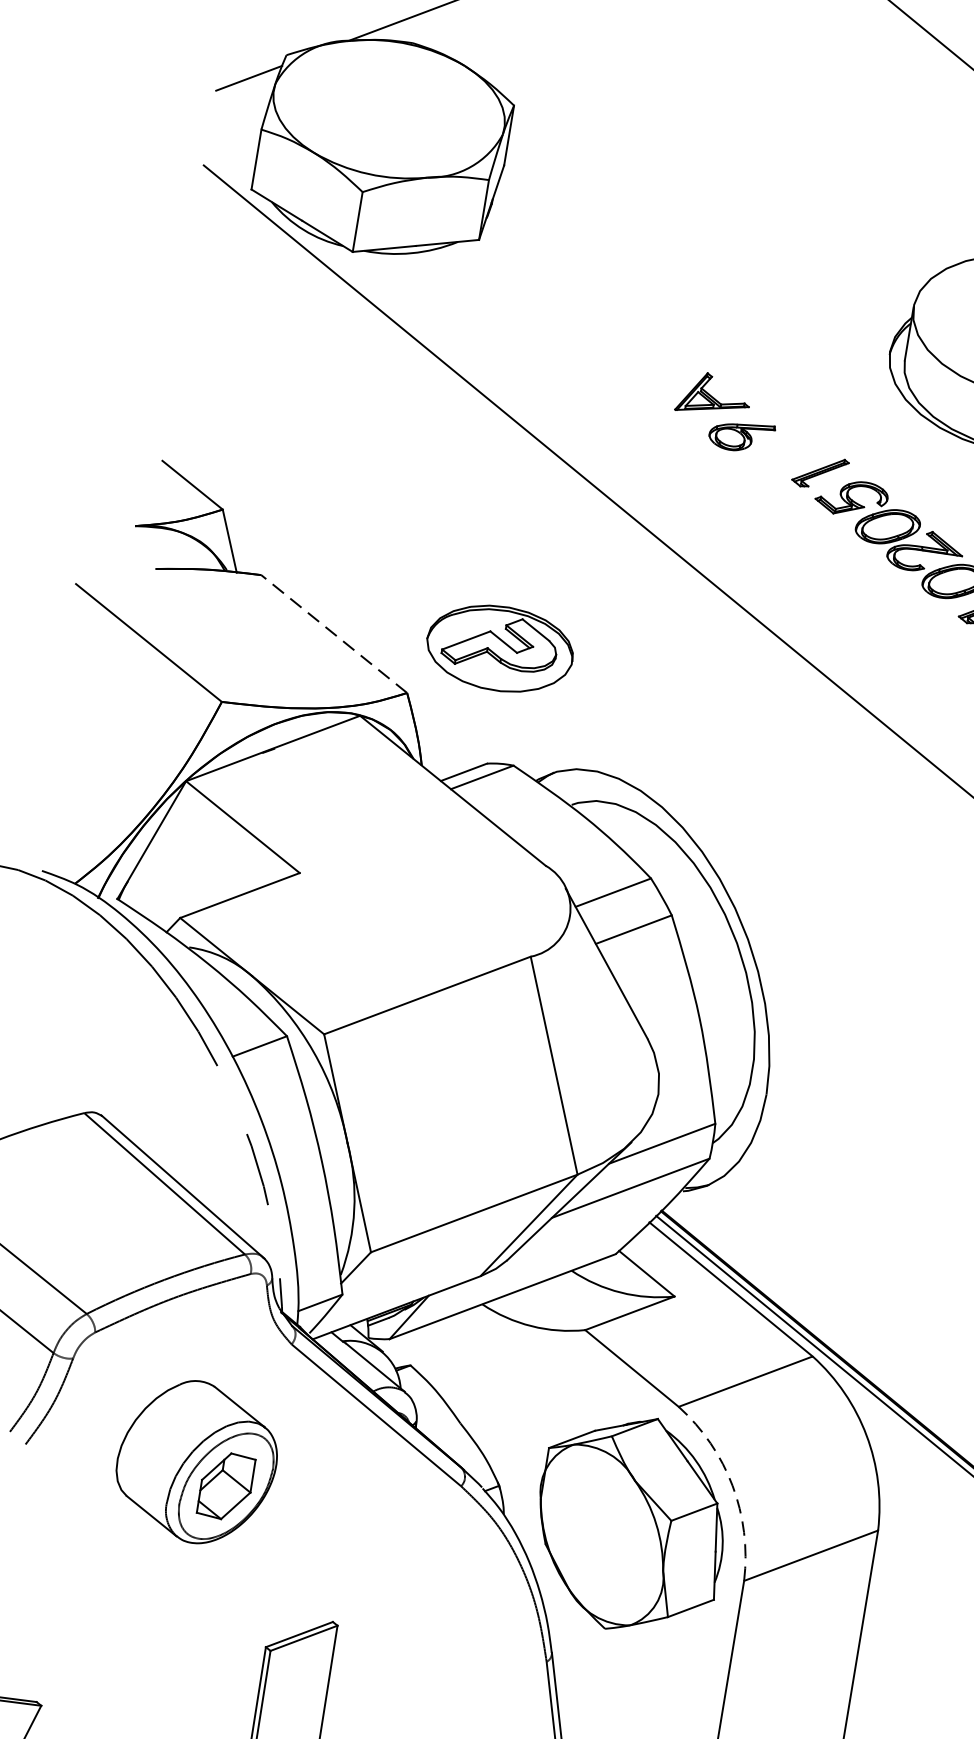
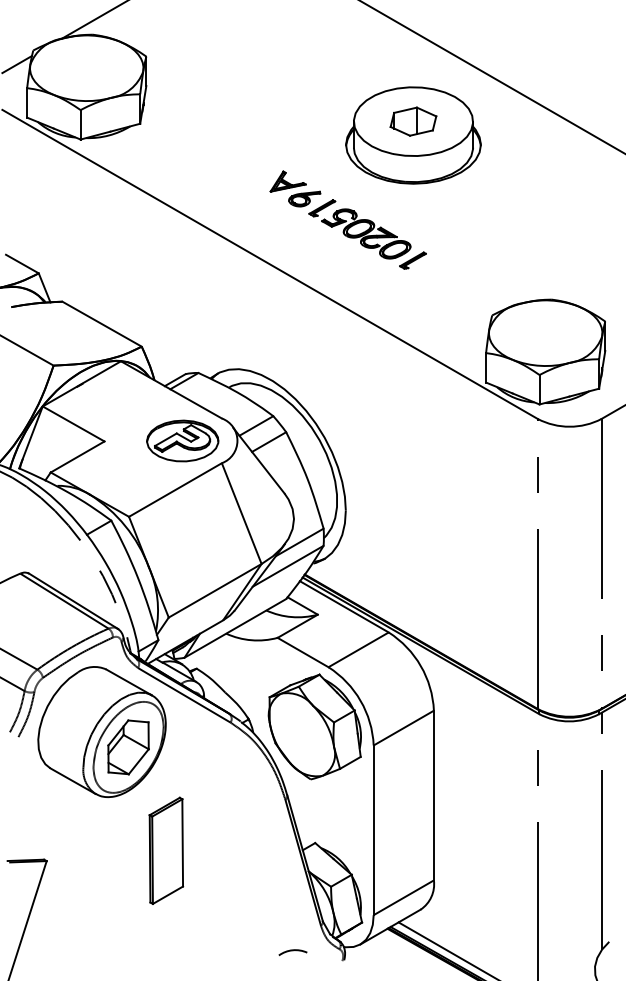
part: (726, 411) -> (295, 188), moved
line: (334, 634) -> (102, 324), dashed -> solid
part: (499, 647) -> (182, 440), moved
part: (196, 1461) -> (101, 731), size x1.67
arc: (732, 1485) -> (360, 700), dashed -> solid

